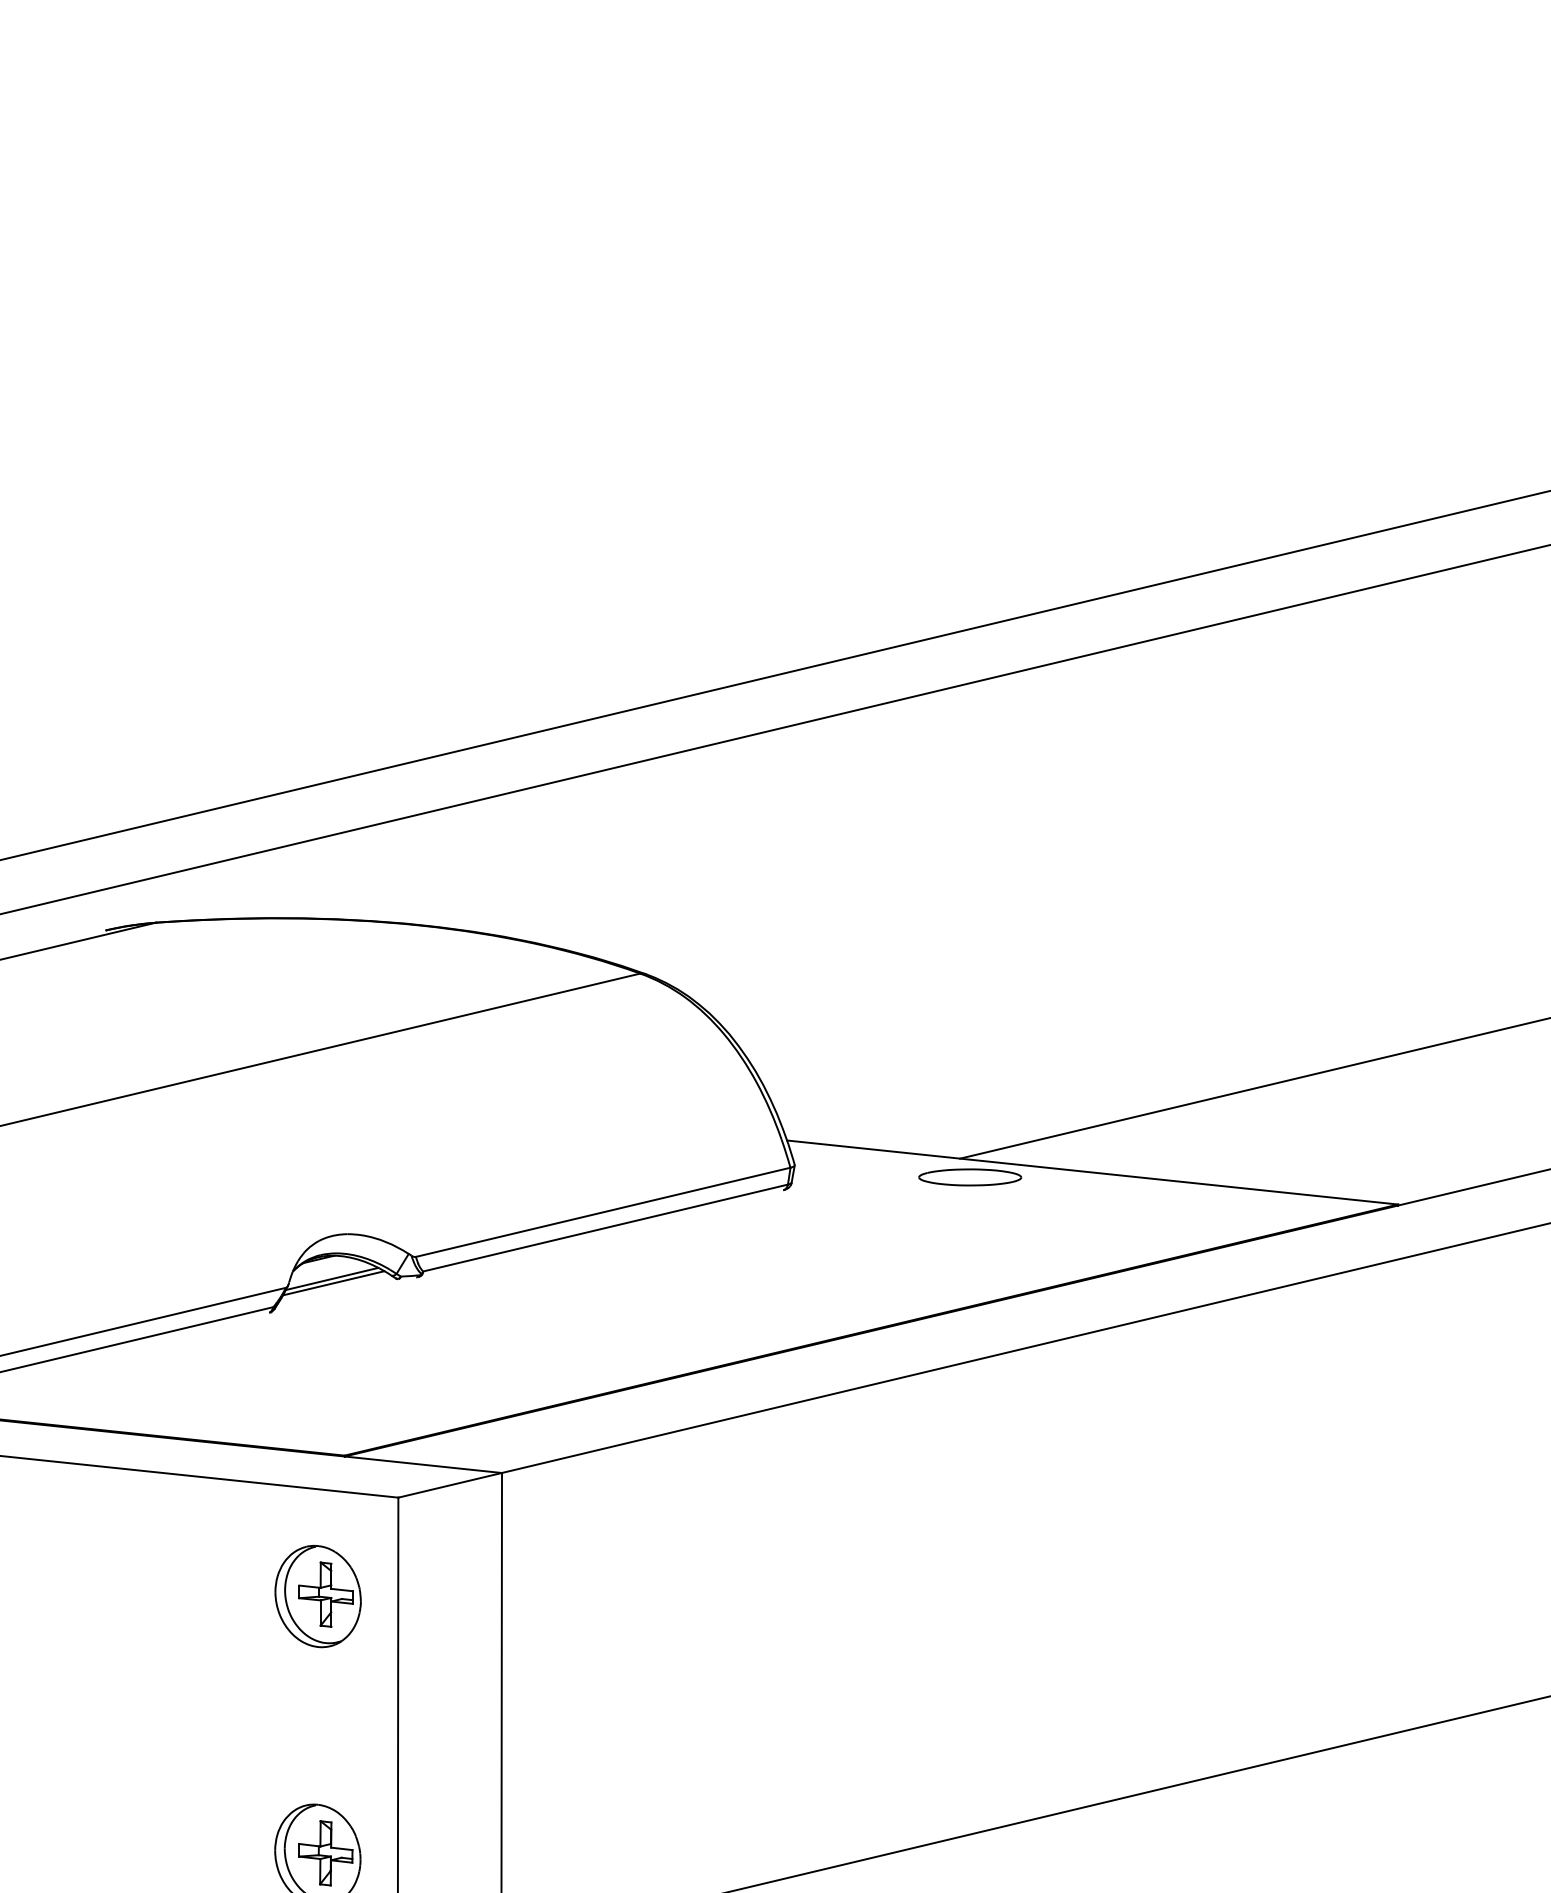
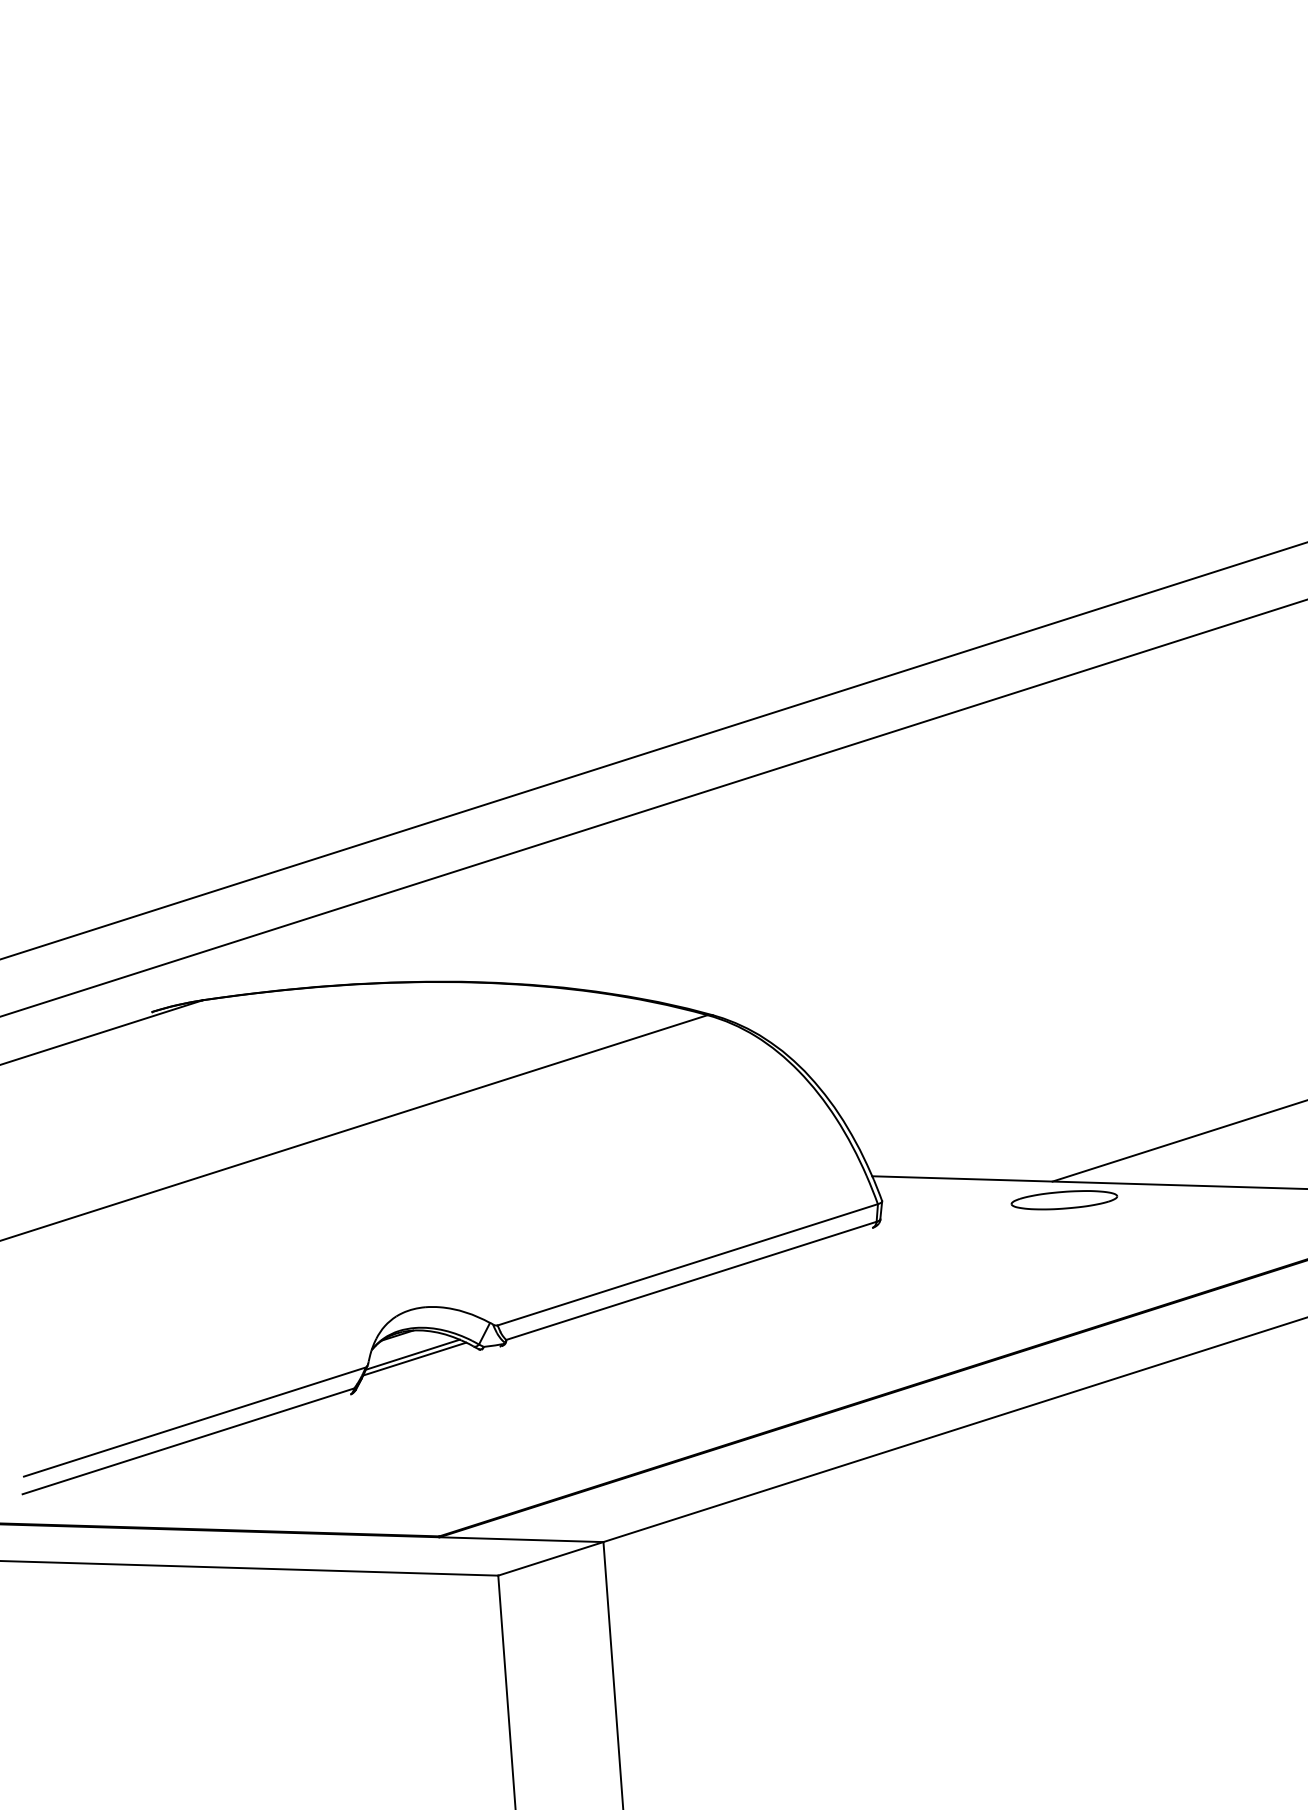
part: (317, 1596) -> (422, 1684), removed

